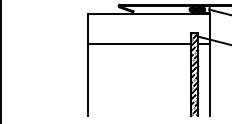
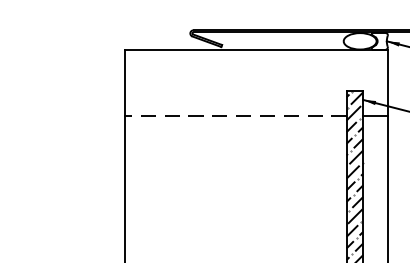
hatch: (196, 9) -> (358, 40), removed
line: (139, 44) -> (235, 116), solid -> dashed

